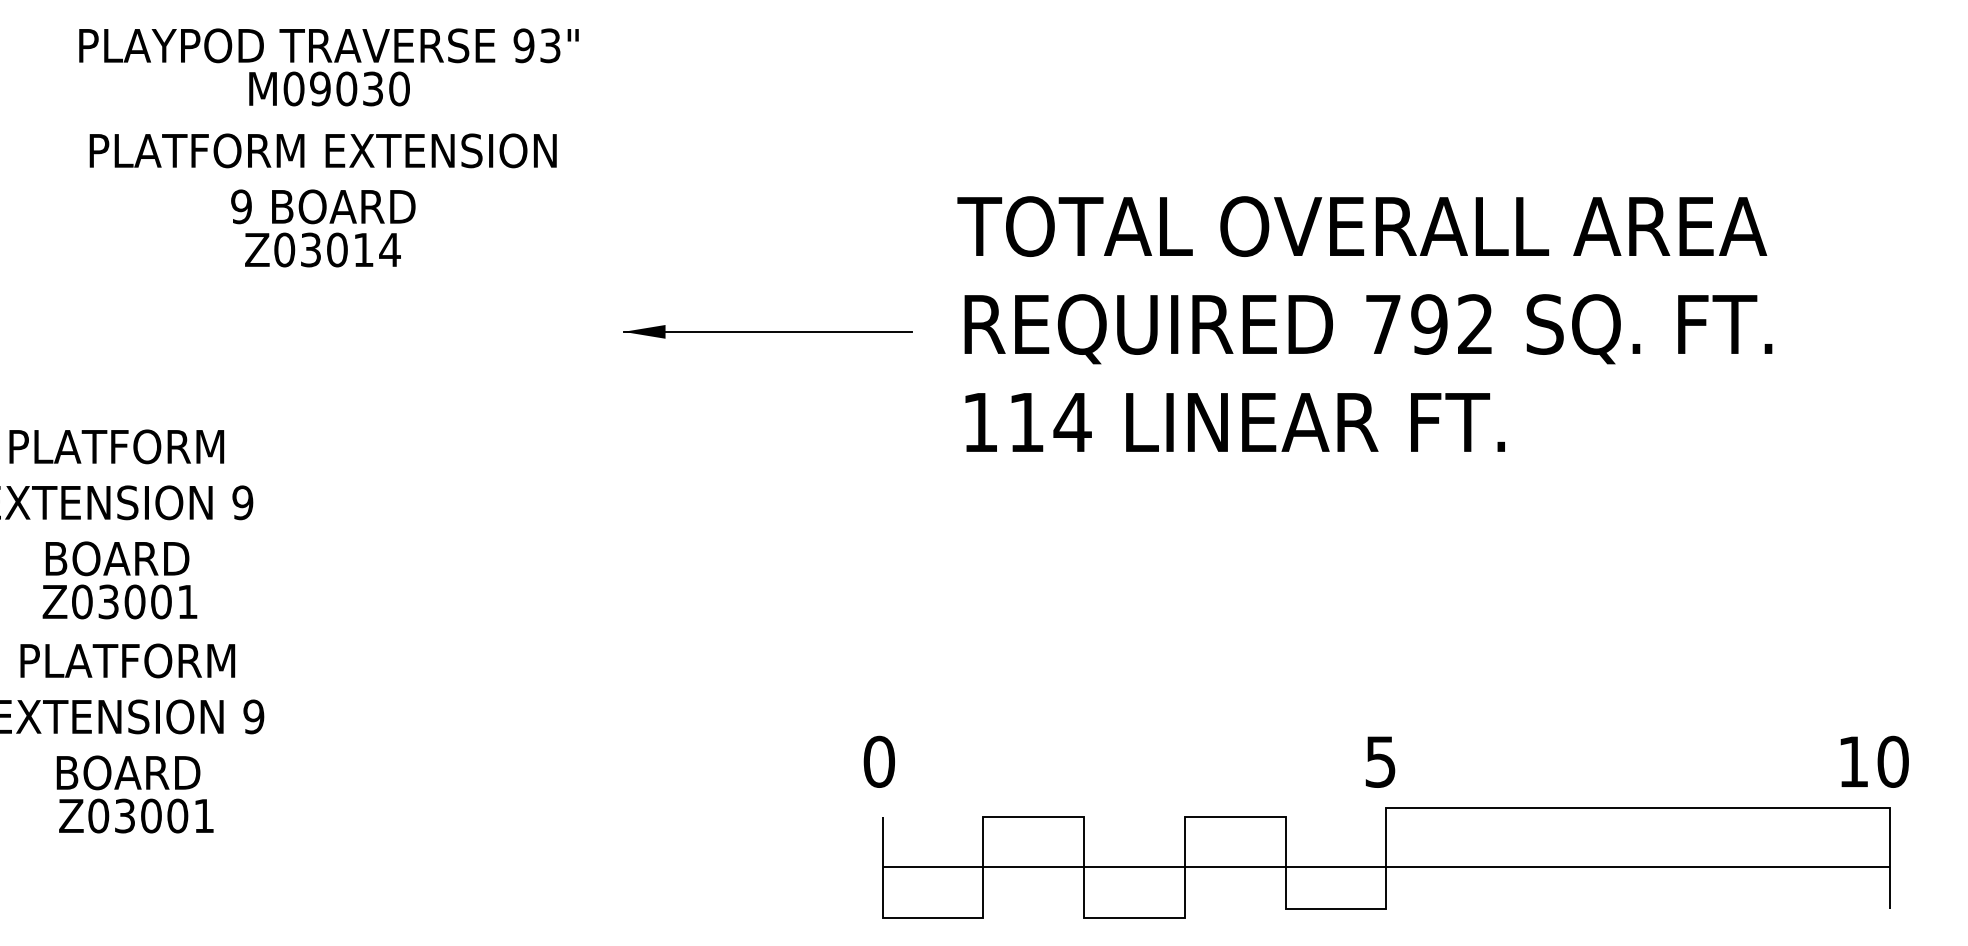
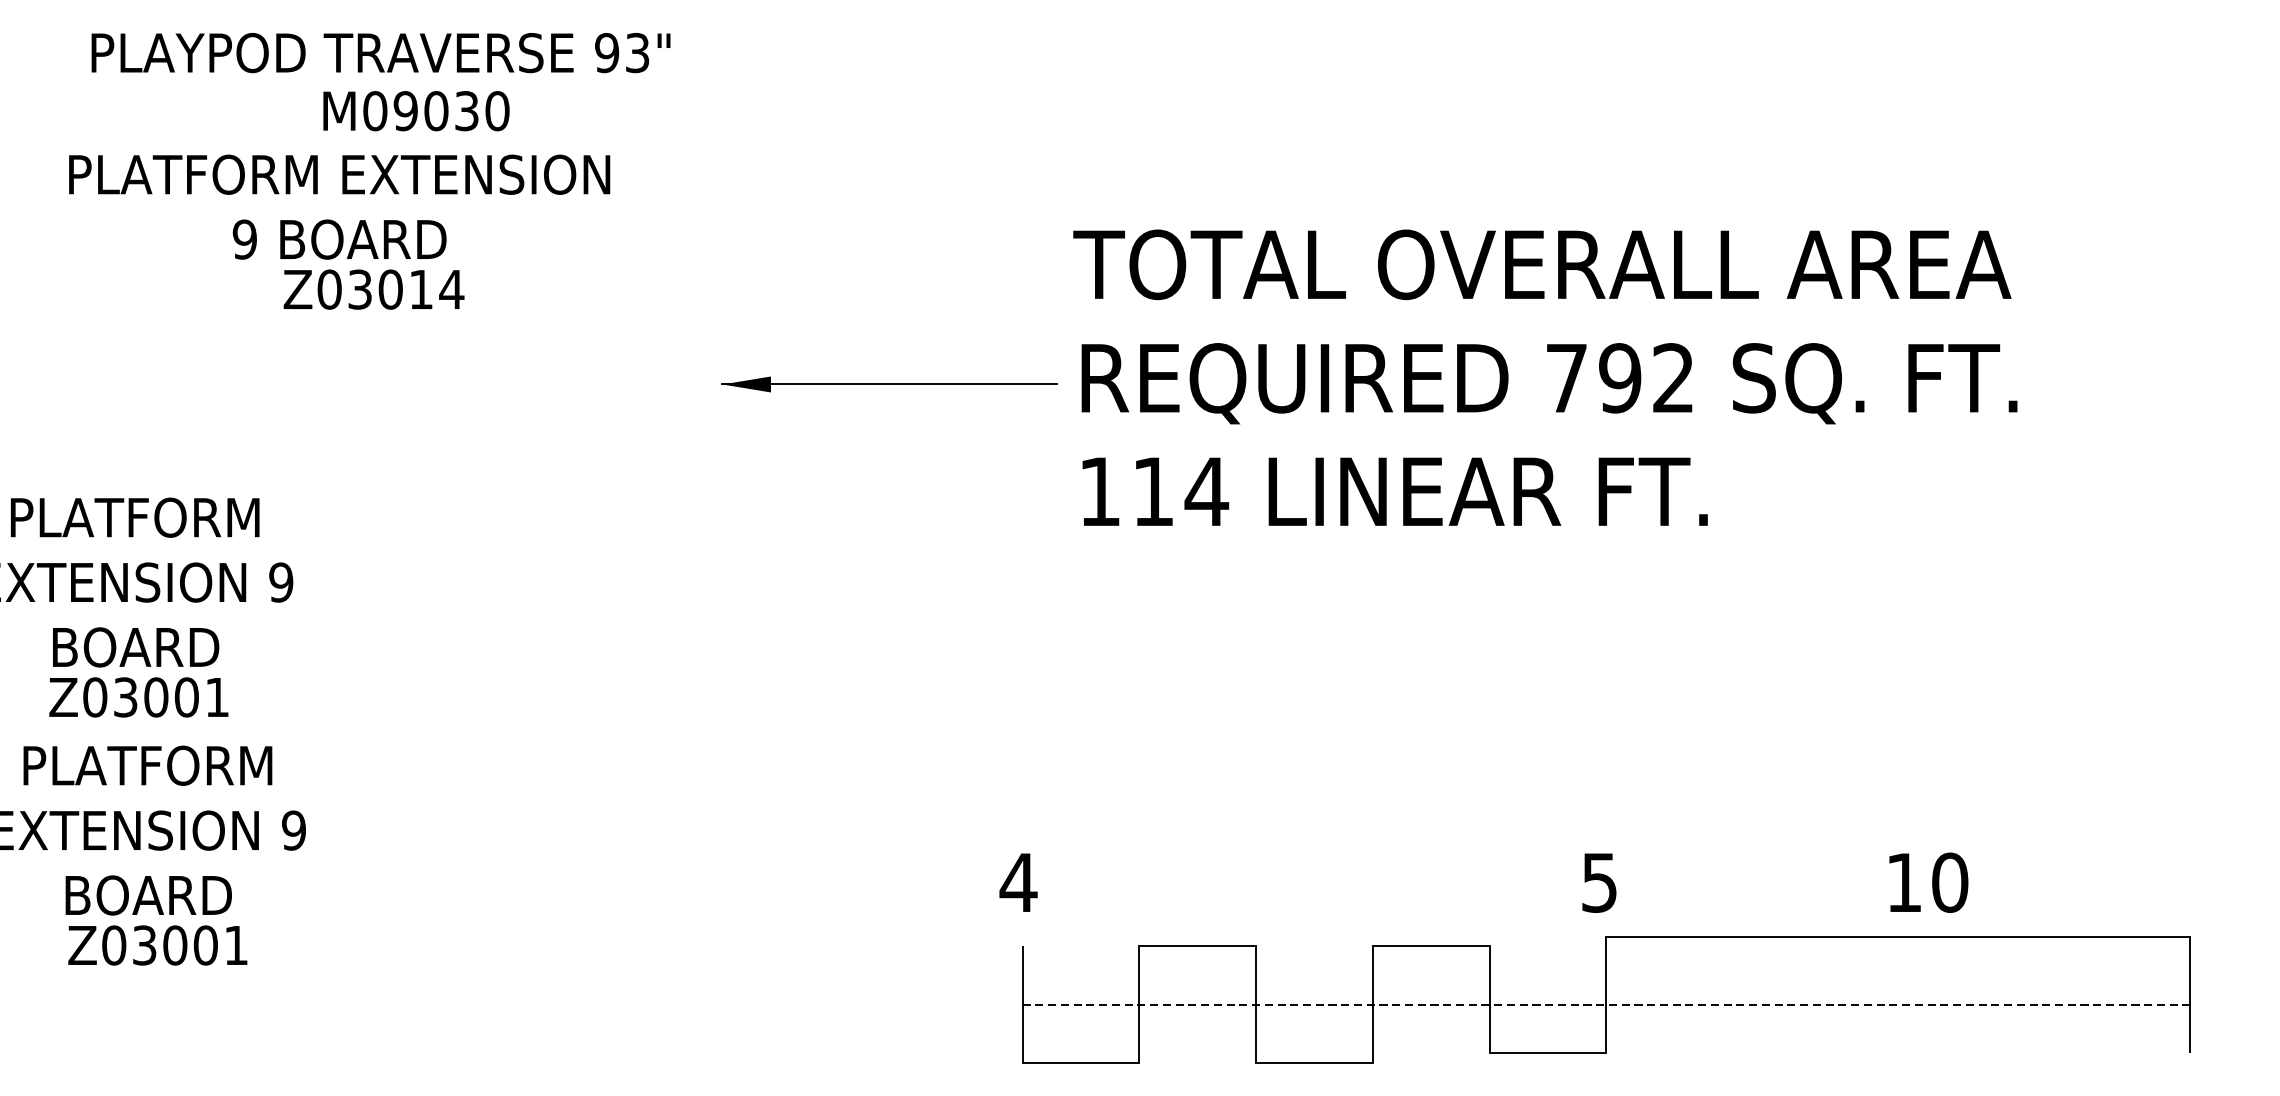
text: (329, 88) -> (416, 110), moved
text: (322, 178) -> (338, 206), moved
text: (1364, 323) -> (1544, 377), moved
text: (878, 761) -> (1017, 882), 0 -> 4
text: (1874, 761) -> (1928, 882), moved
line: (1386, 867) -> (1606, 1005), solid -> dashed

